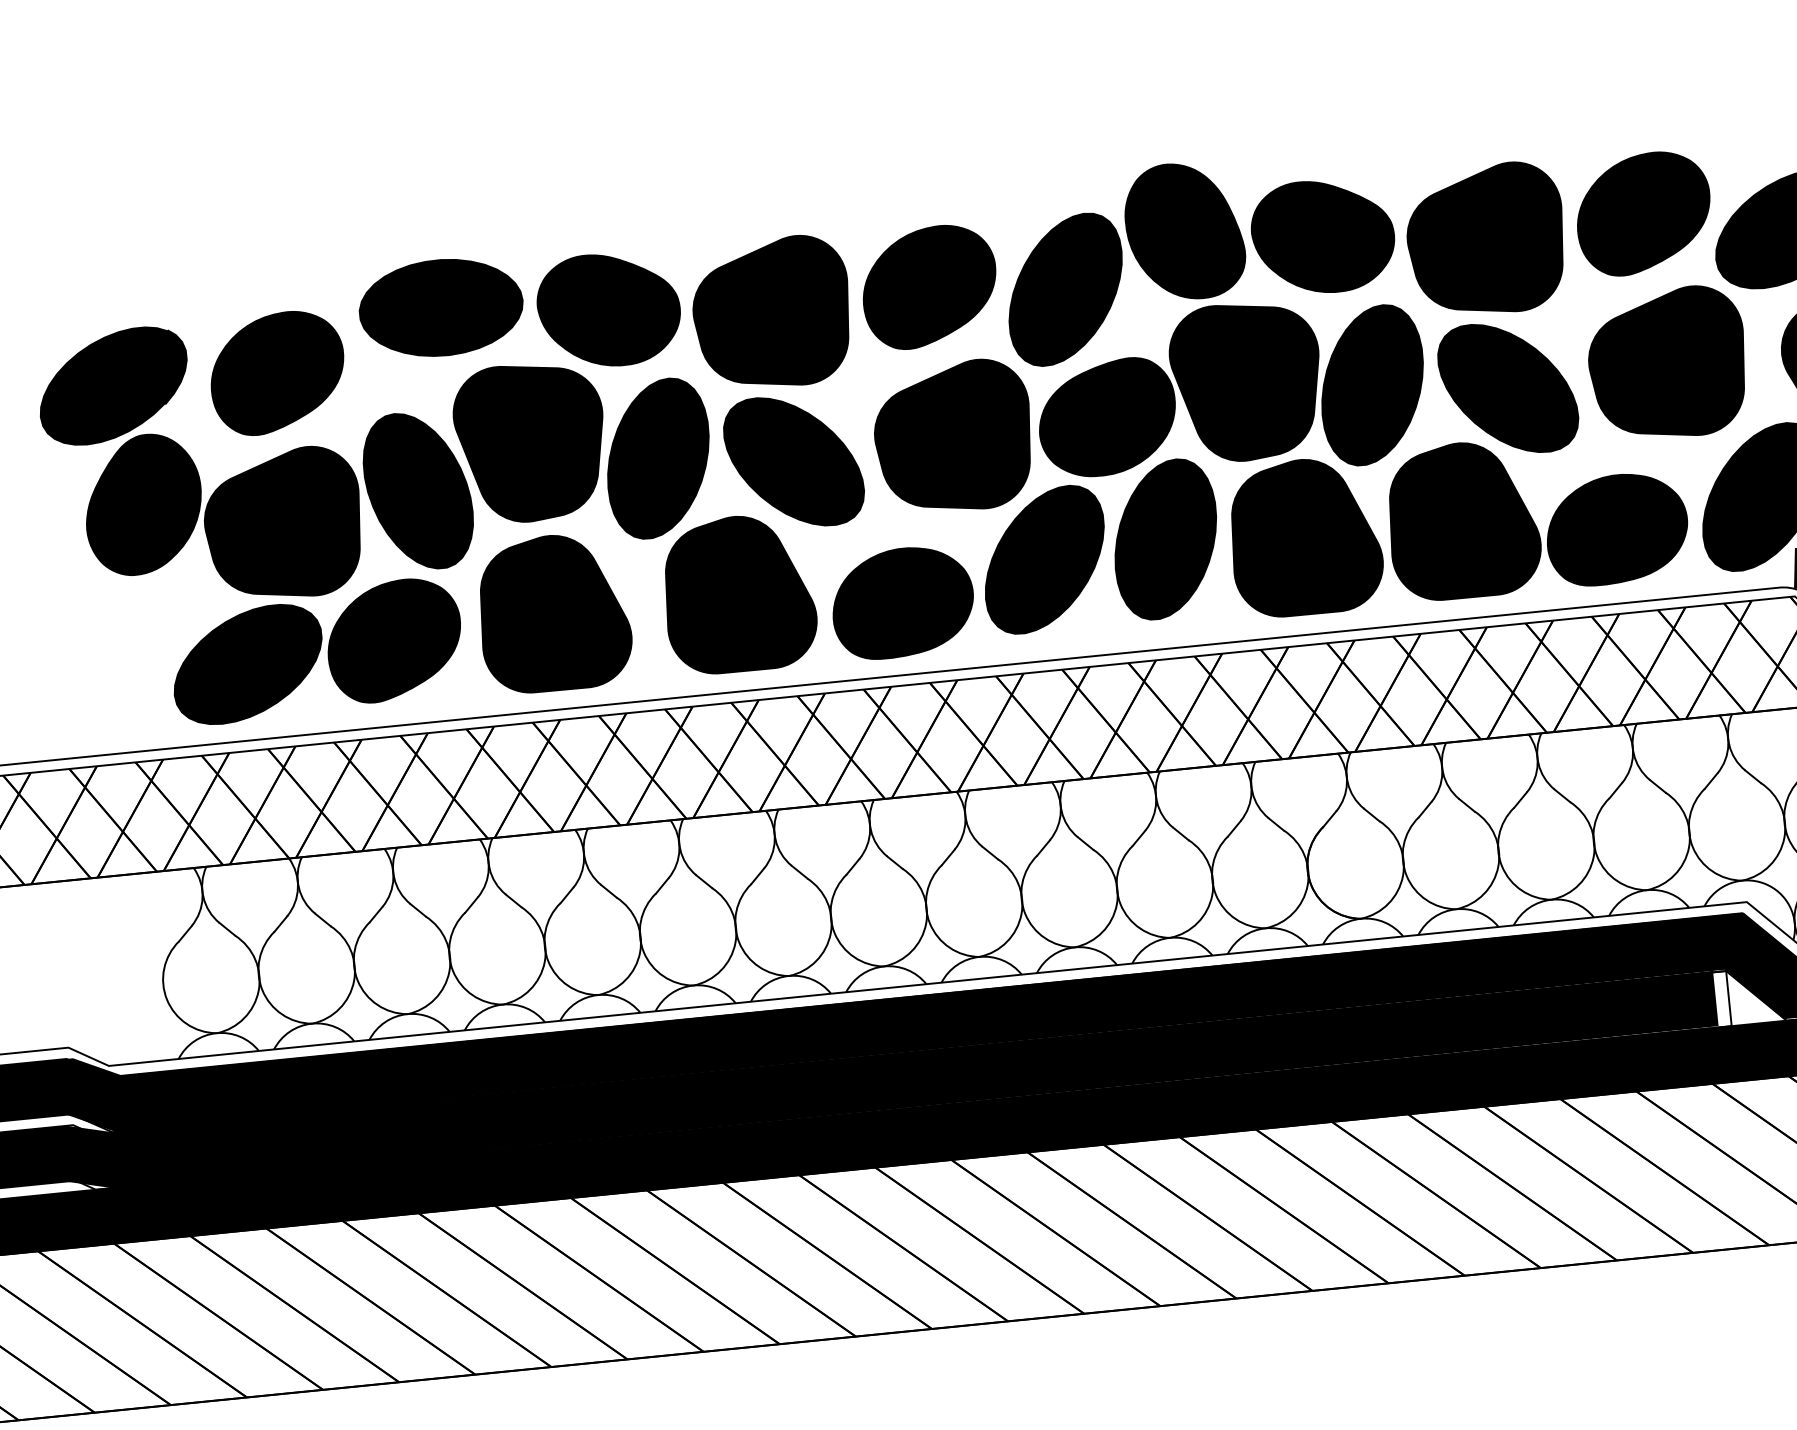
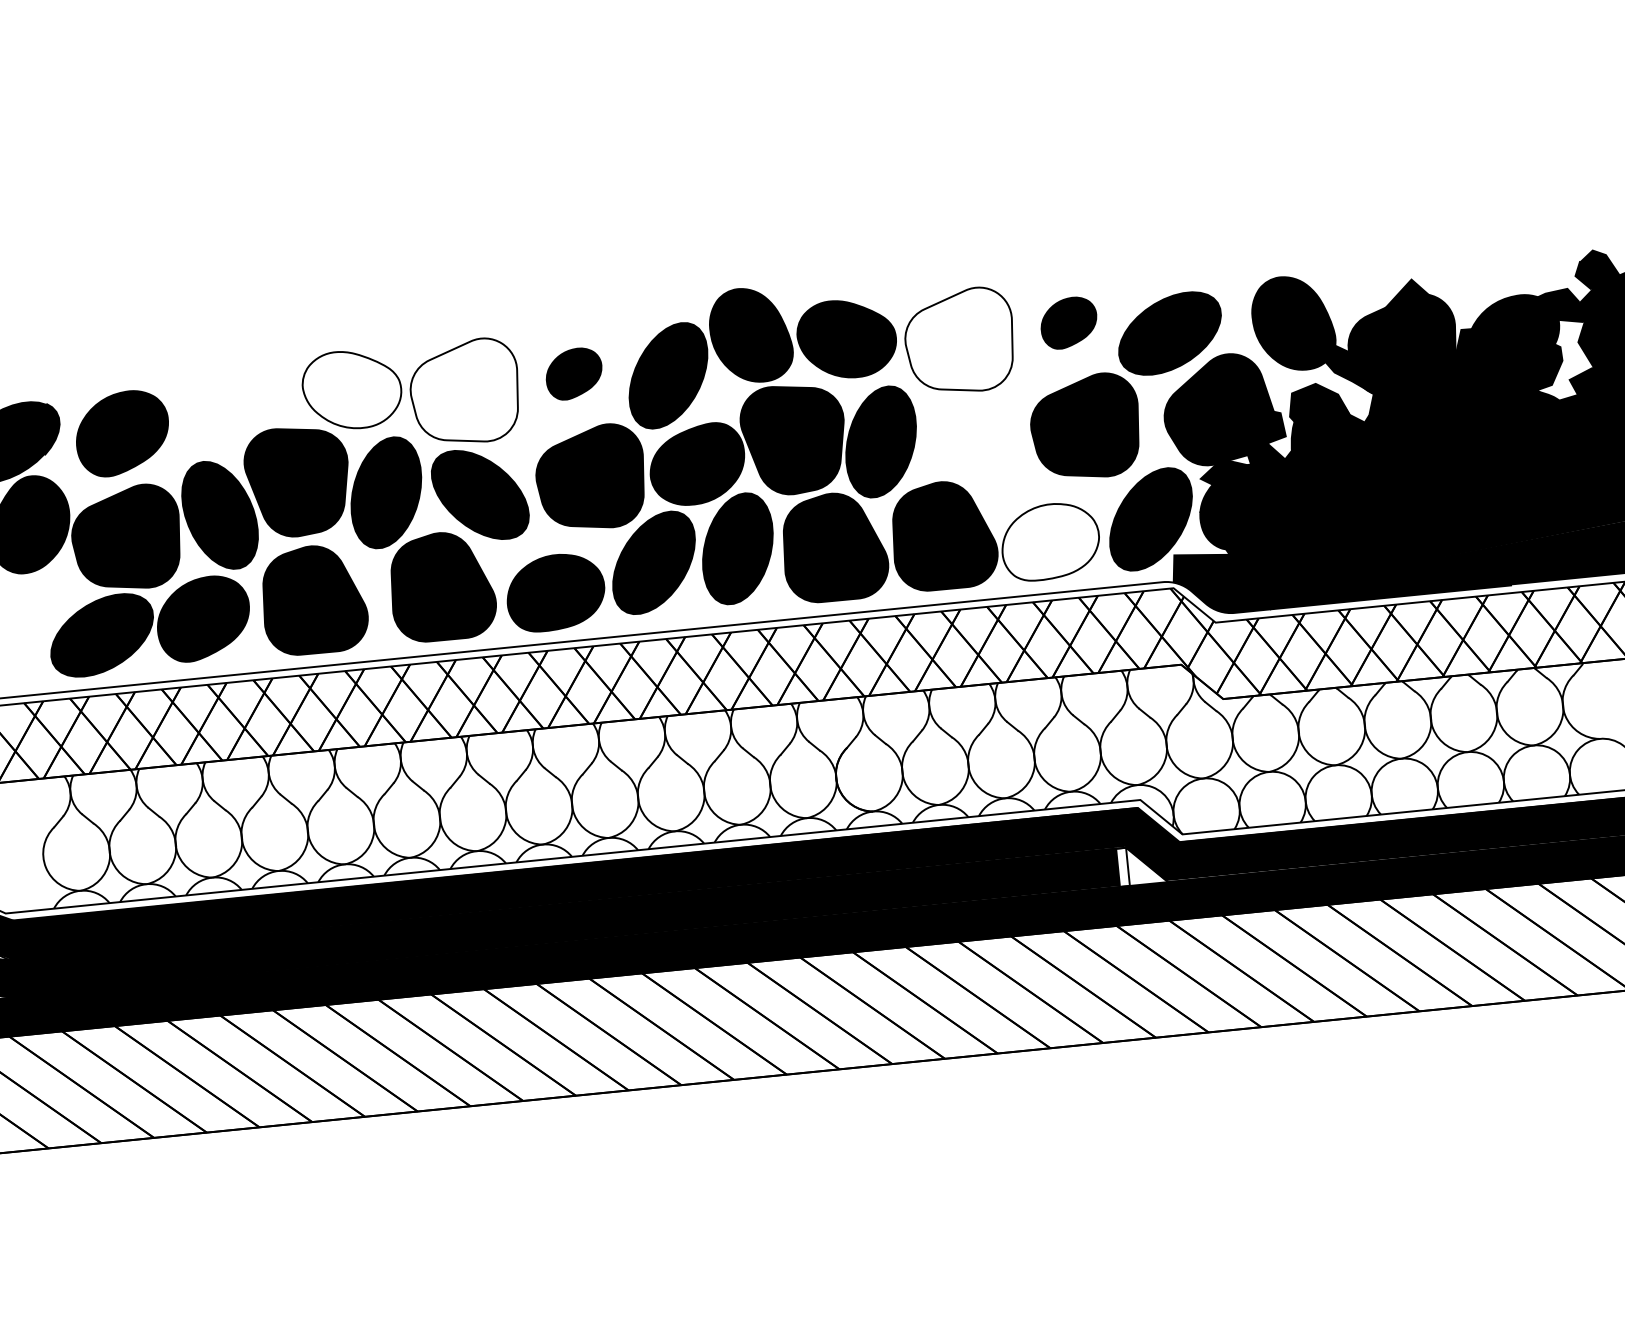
part: (1643, 212) -> (1068, 322), size x0.6
fill: (1484, 235) -> (958, 338), removed
part: (928, 286) -> (573, 373), size x0.6
part: (440, 308) -> (235, 388), removed
fill: (769, 309) -> (463, 389), removed
fill: (608, 310) -> (351, 390), removed
part: (1507, 388) -> (974, 444), removed
fill: (1617, 530) -> (1050, 542), removed

